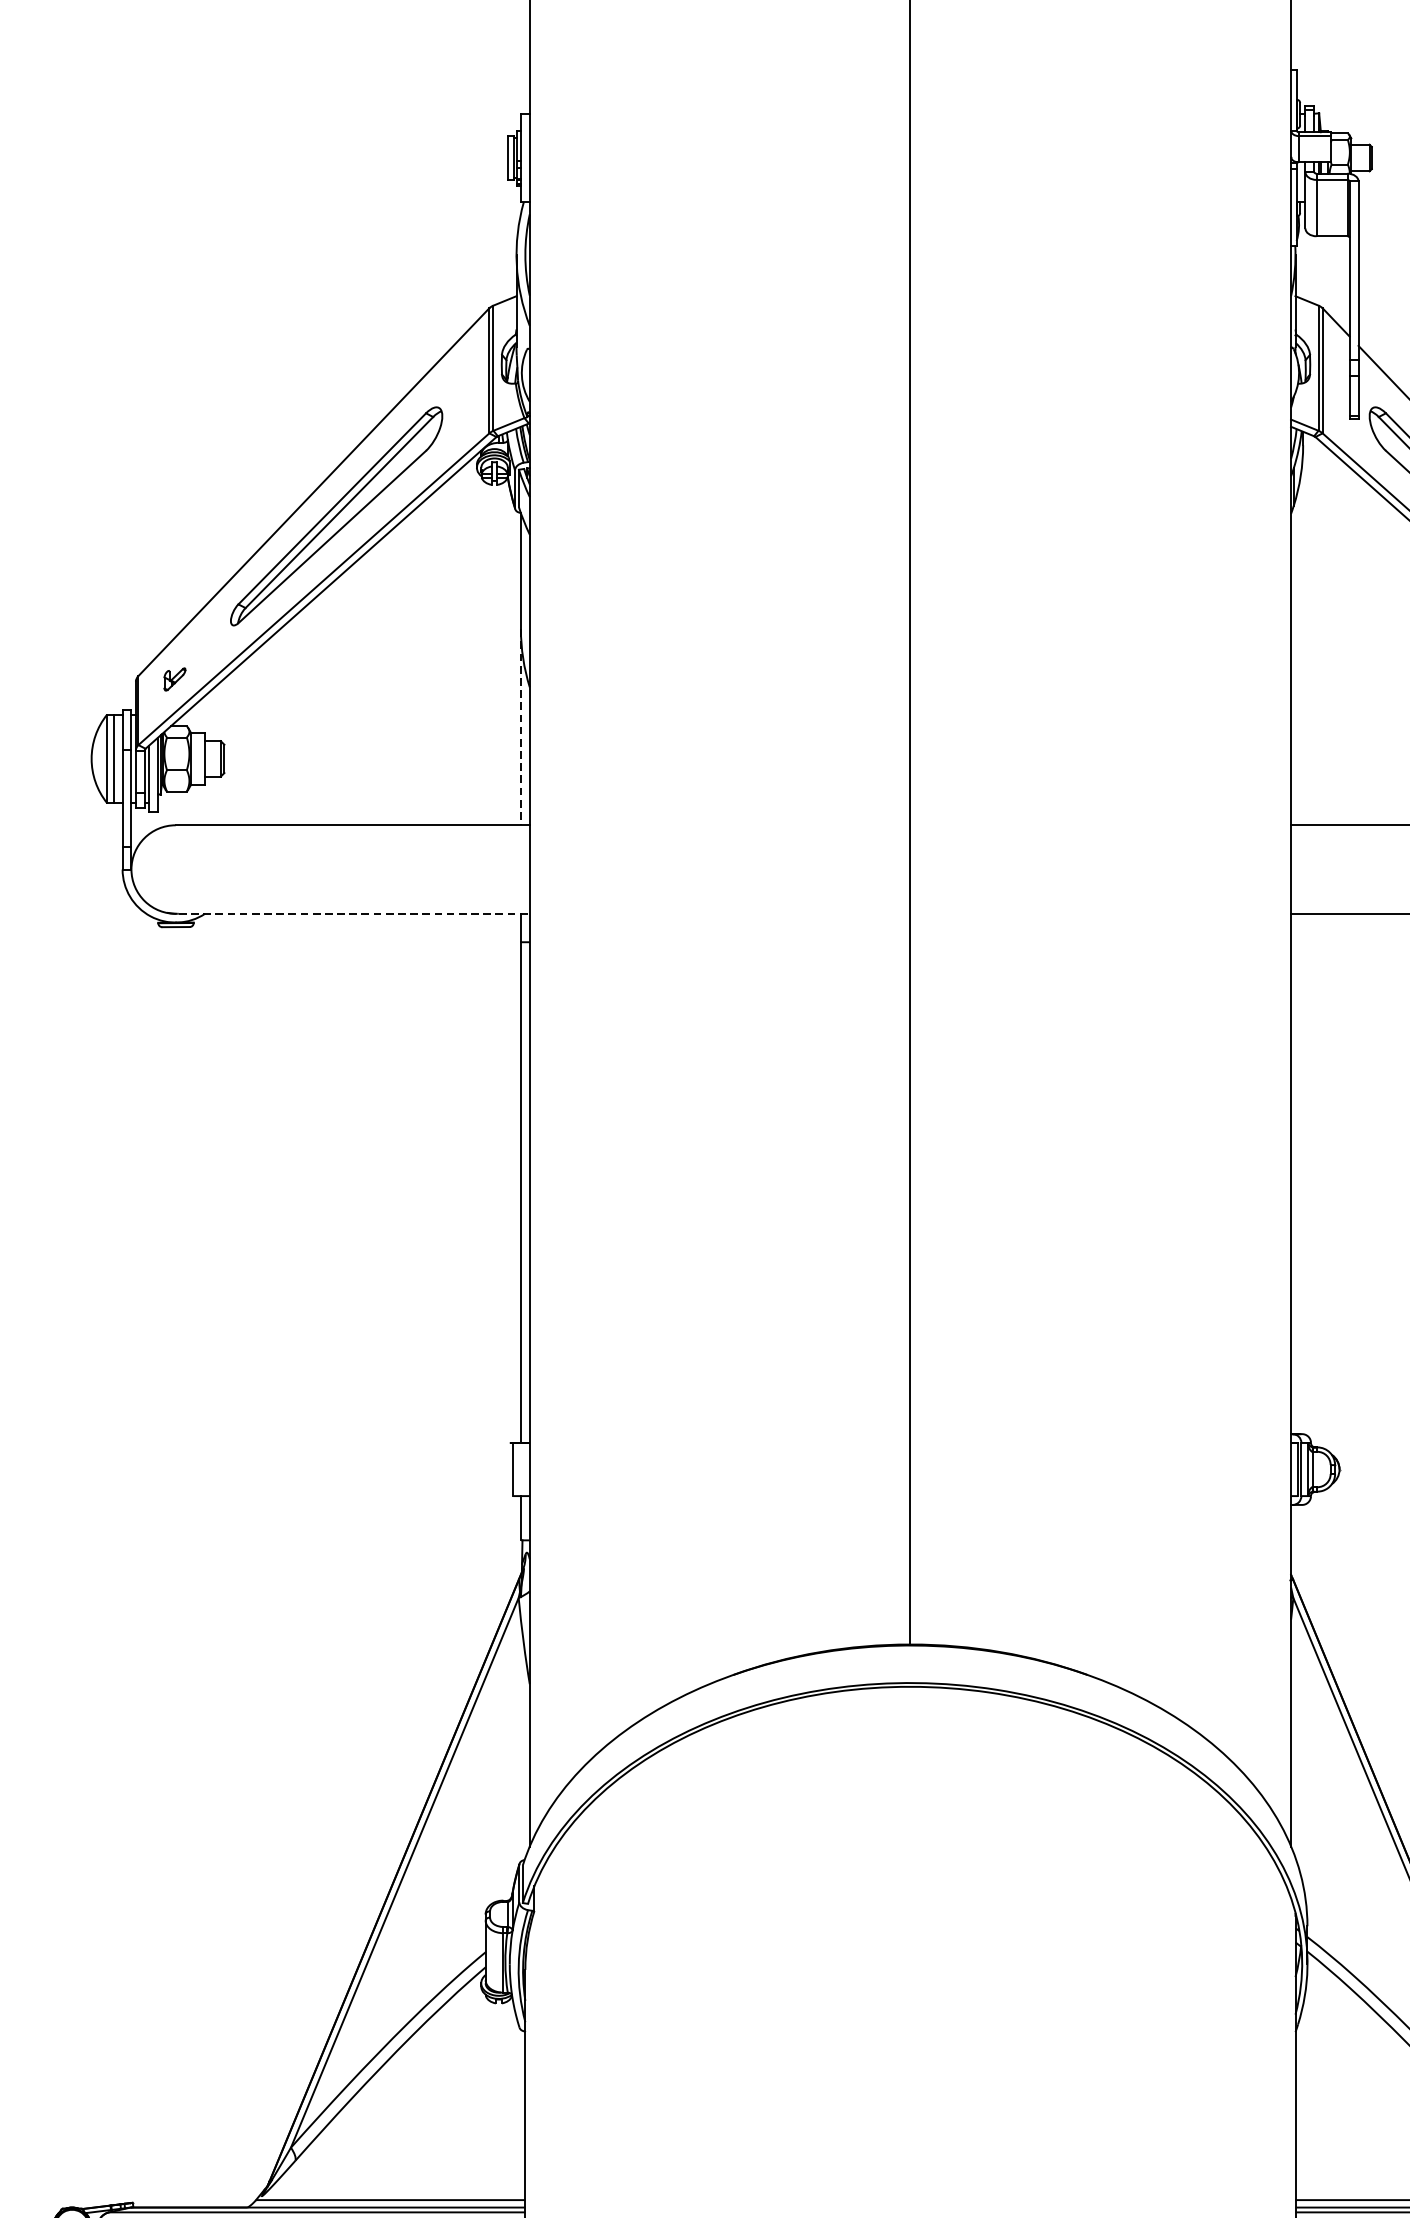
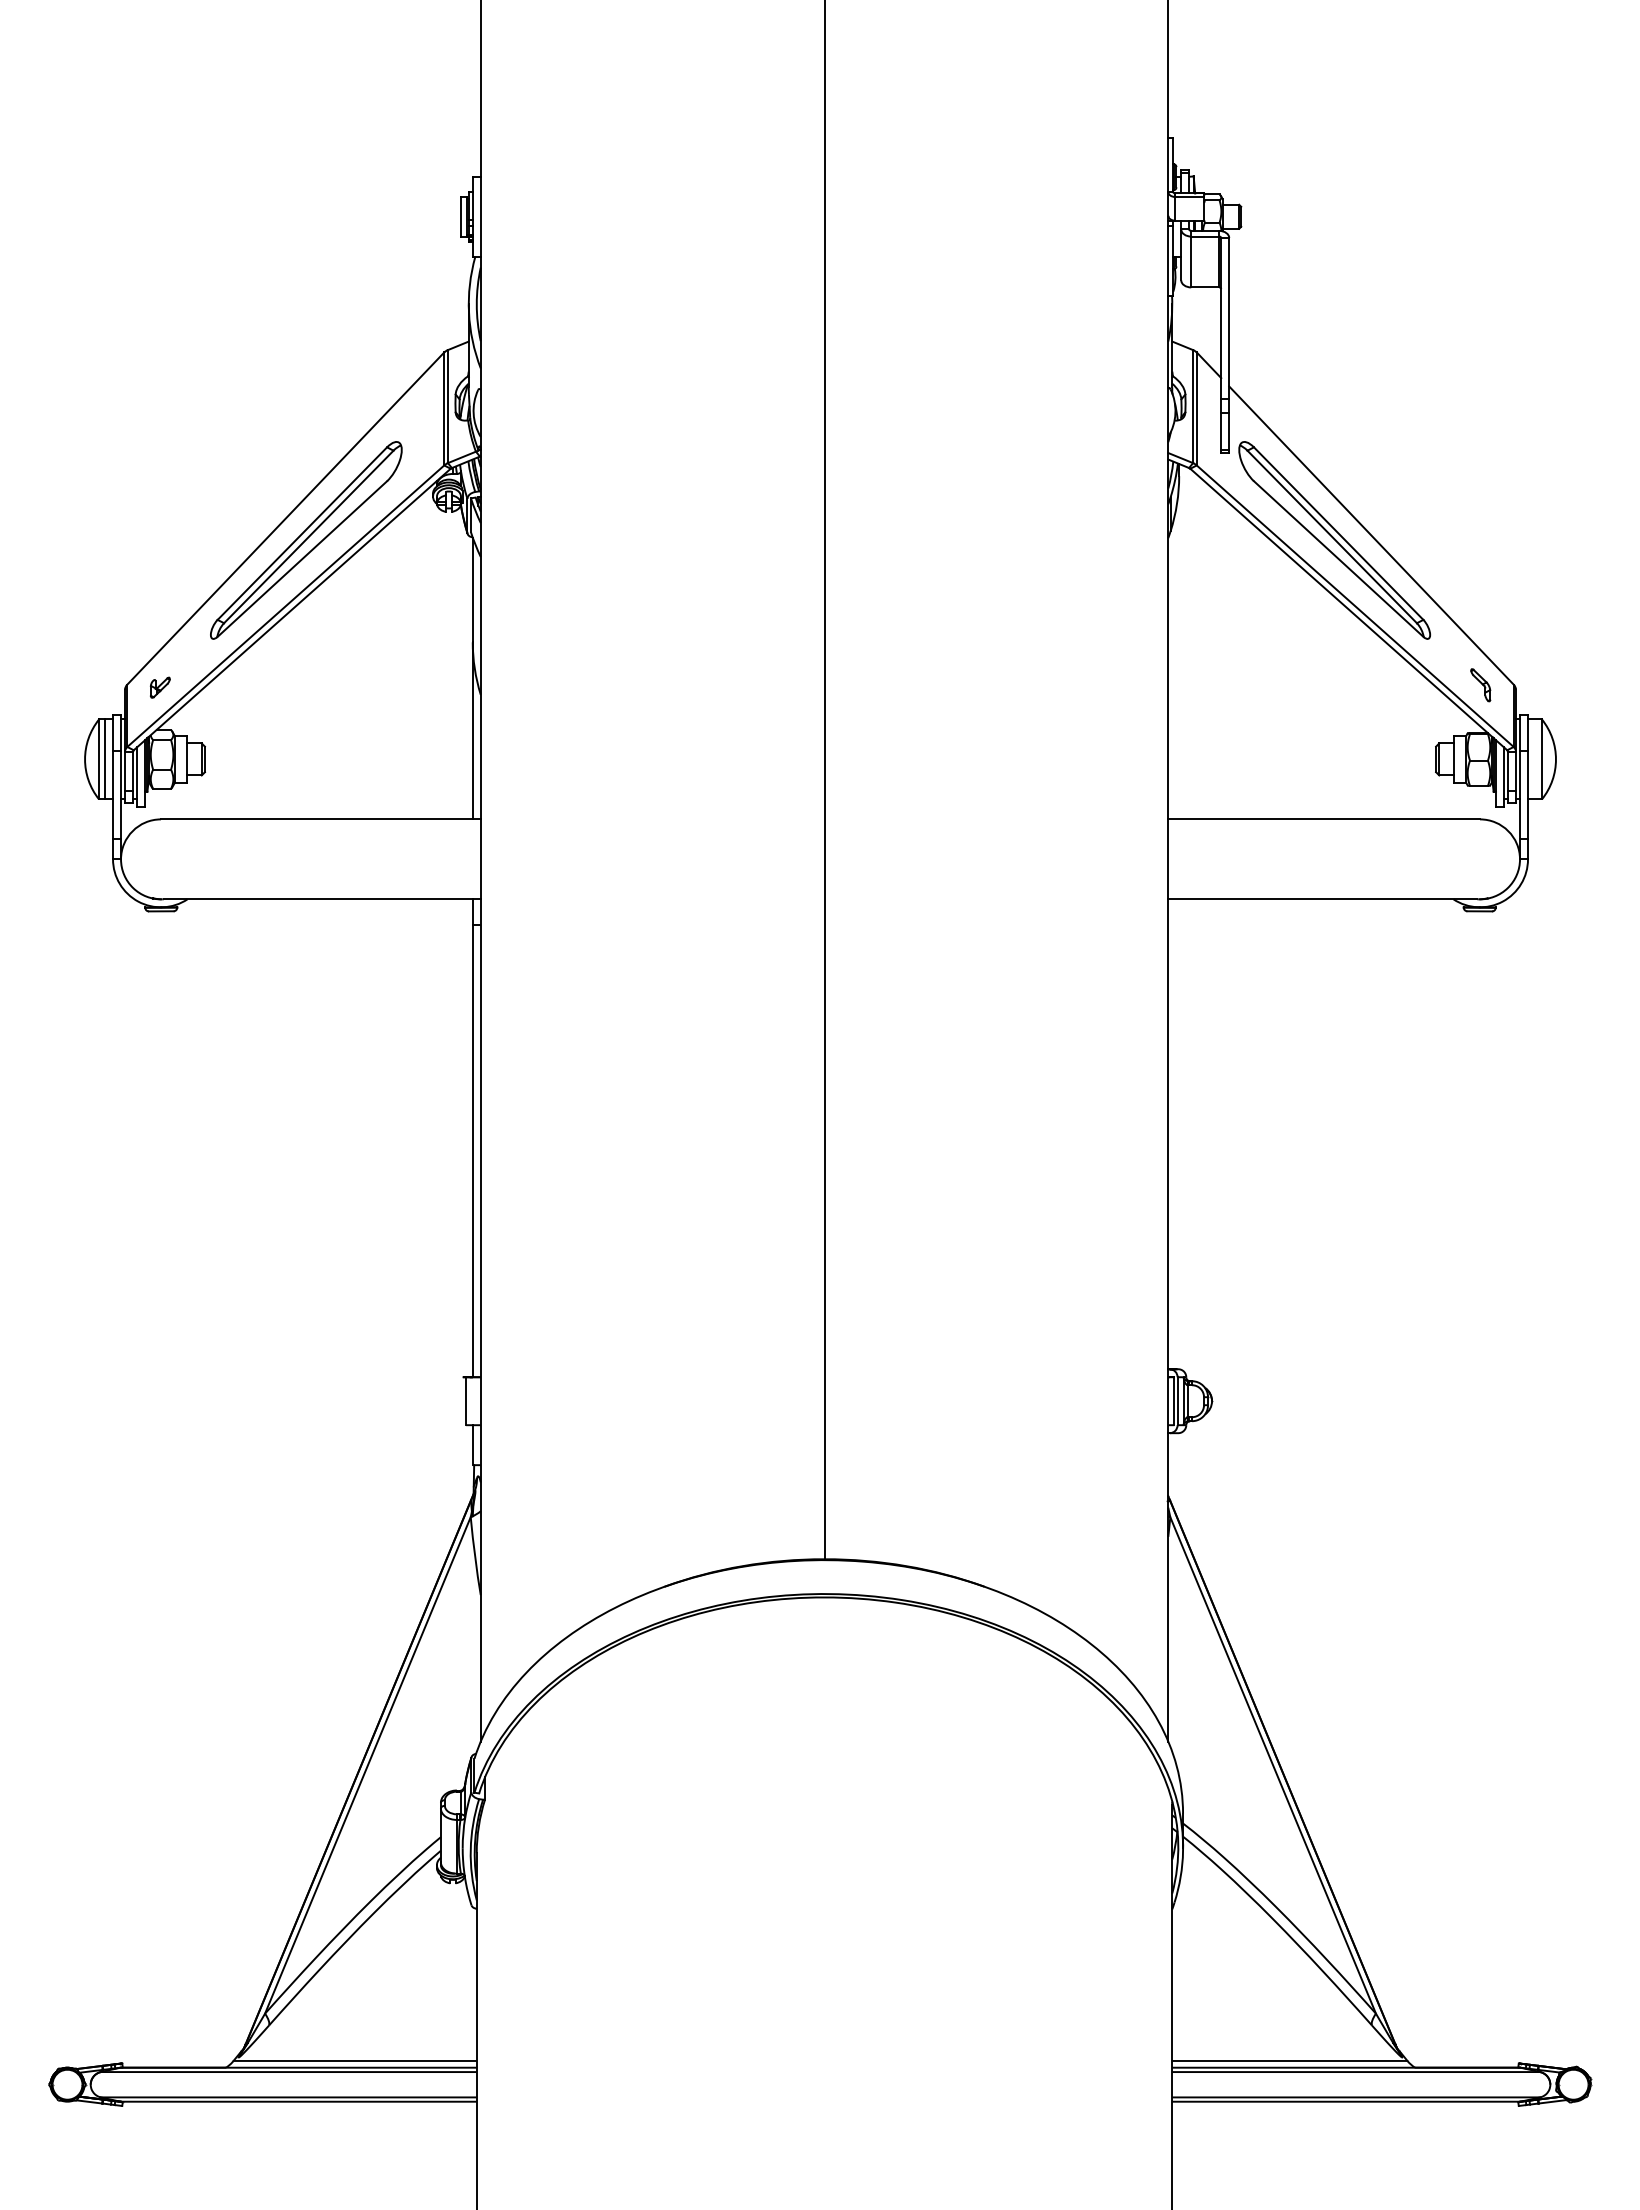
line: (520, 726) -> (472, 730), dashed -> solid
line: (354, 913) -> (322, 899), dashed -> solid

